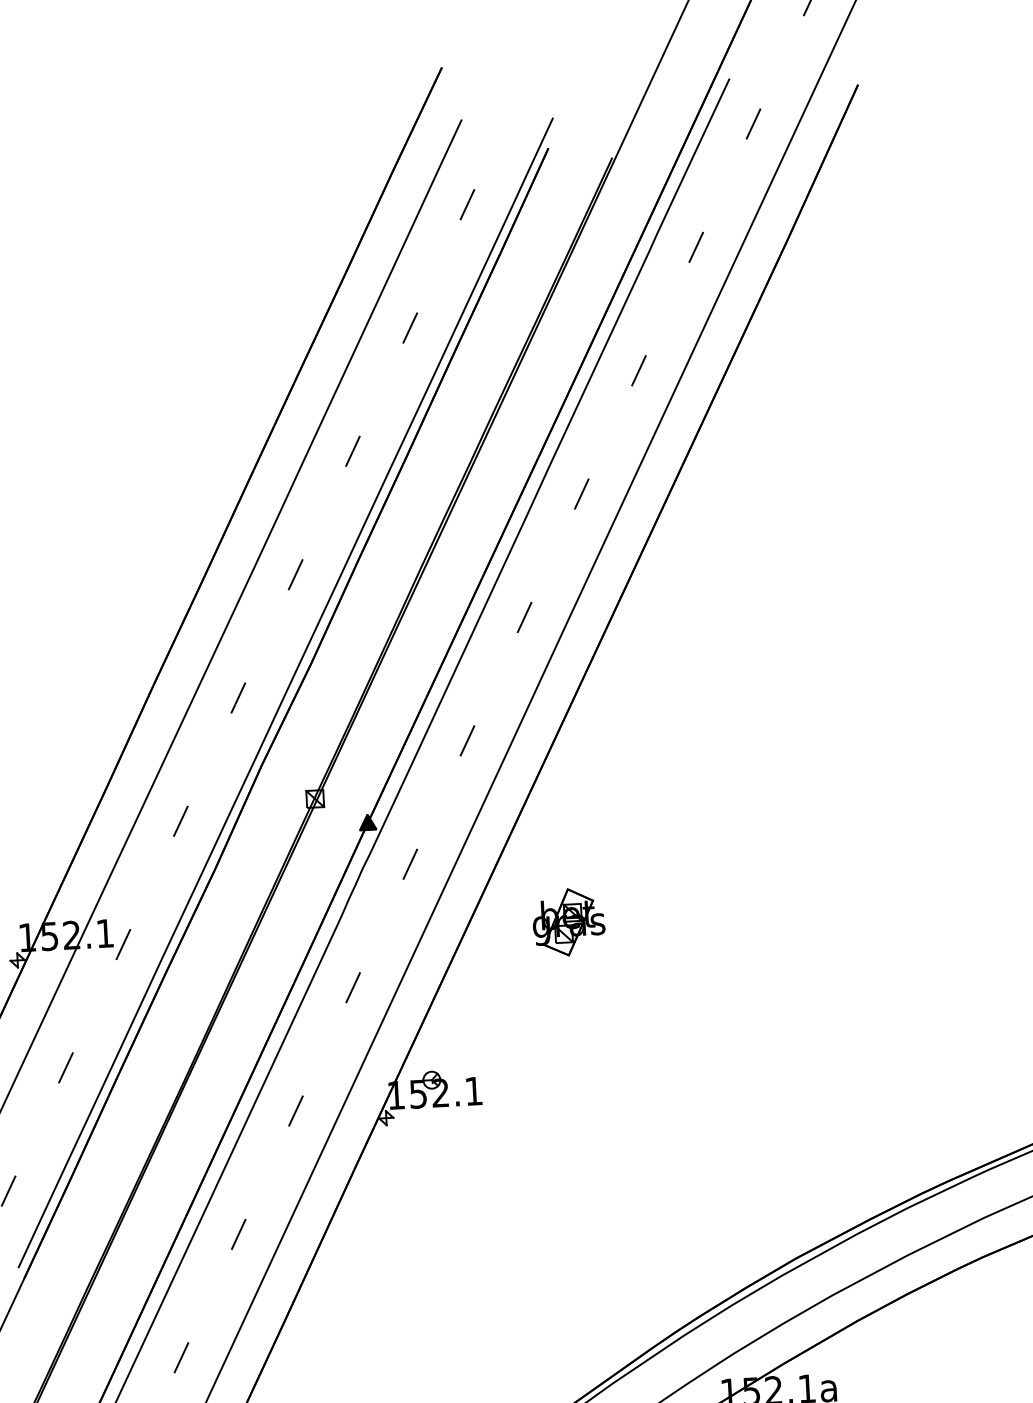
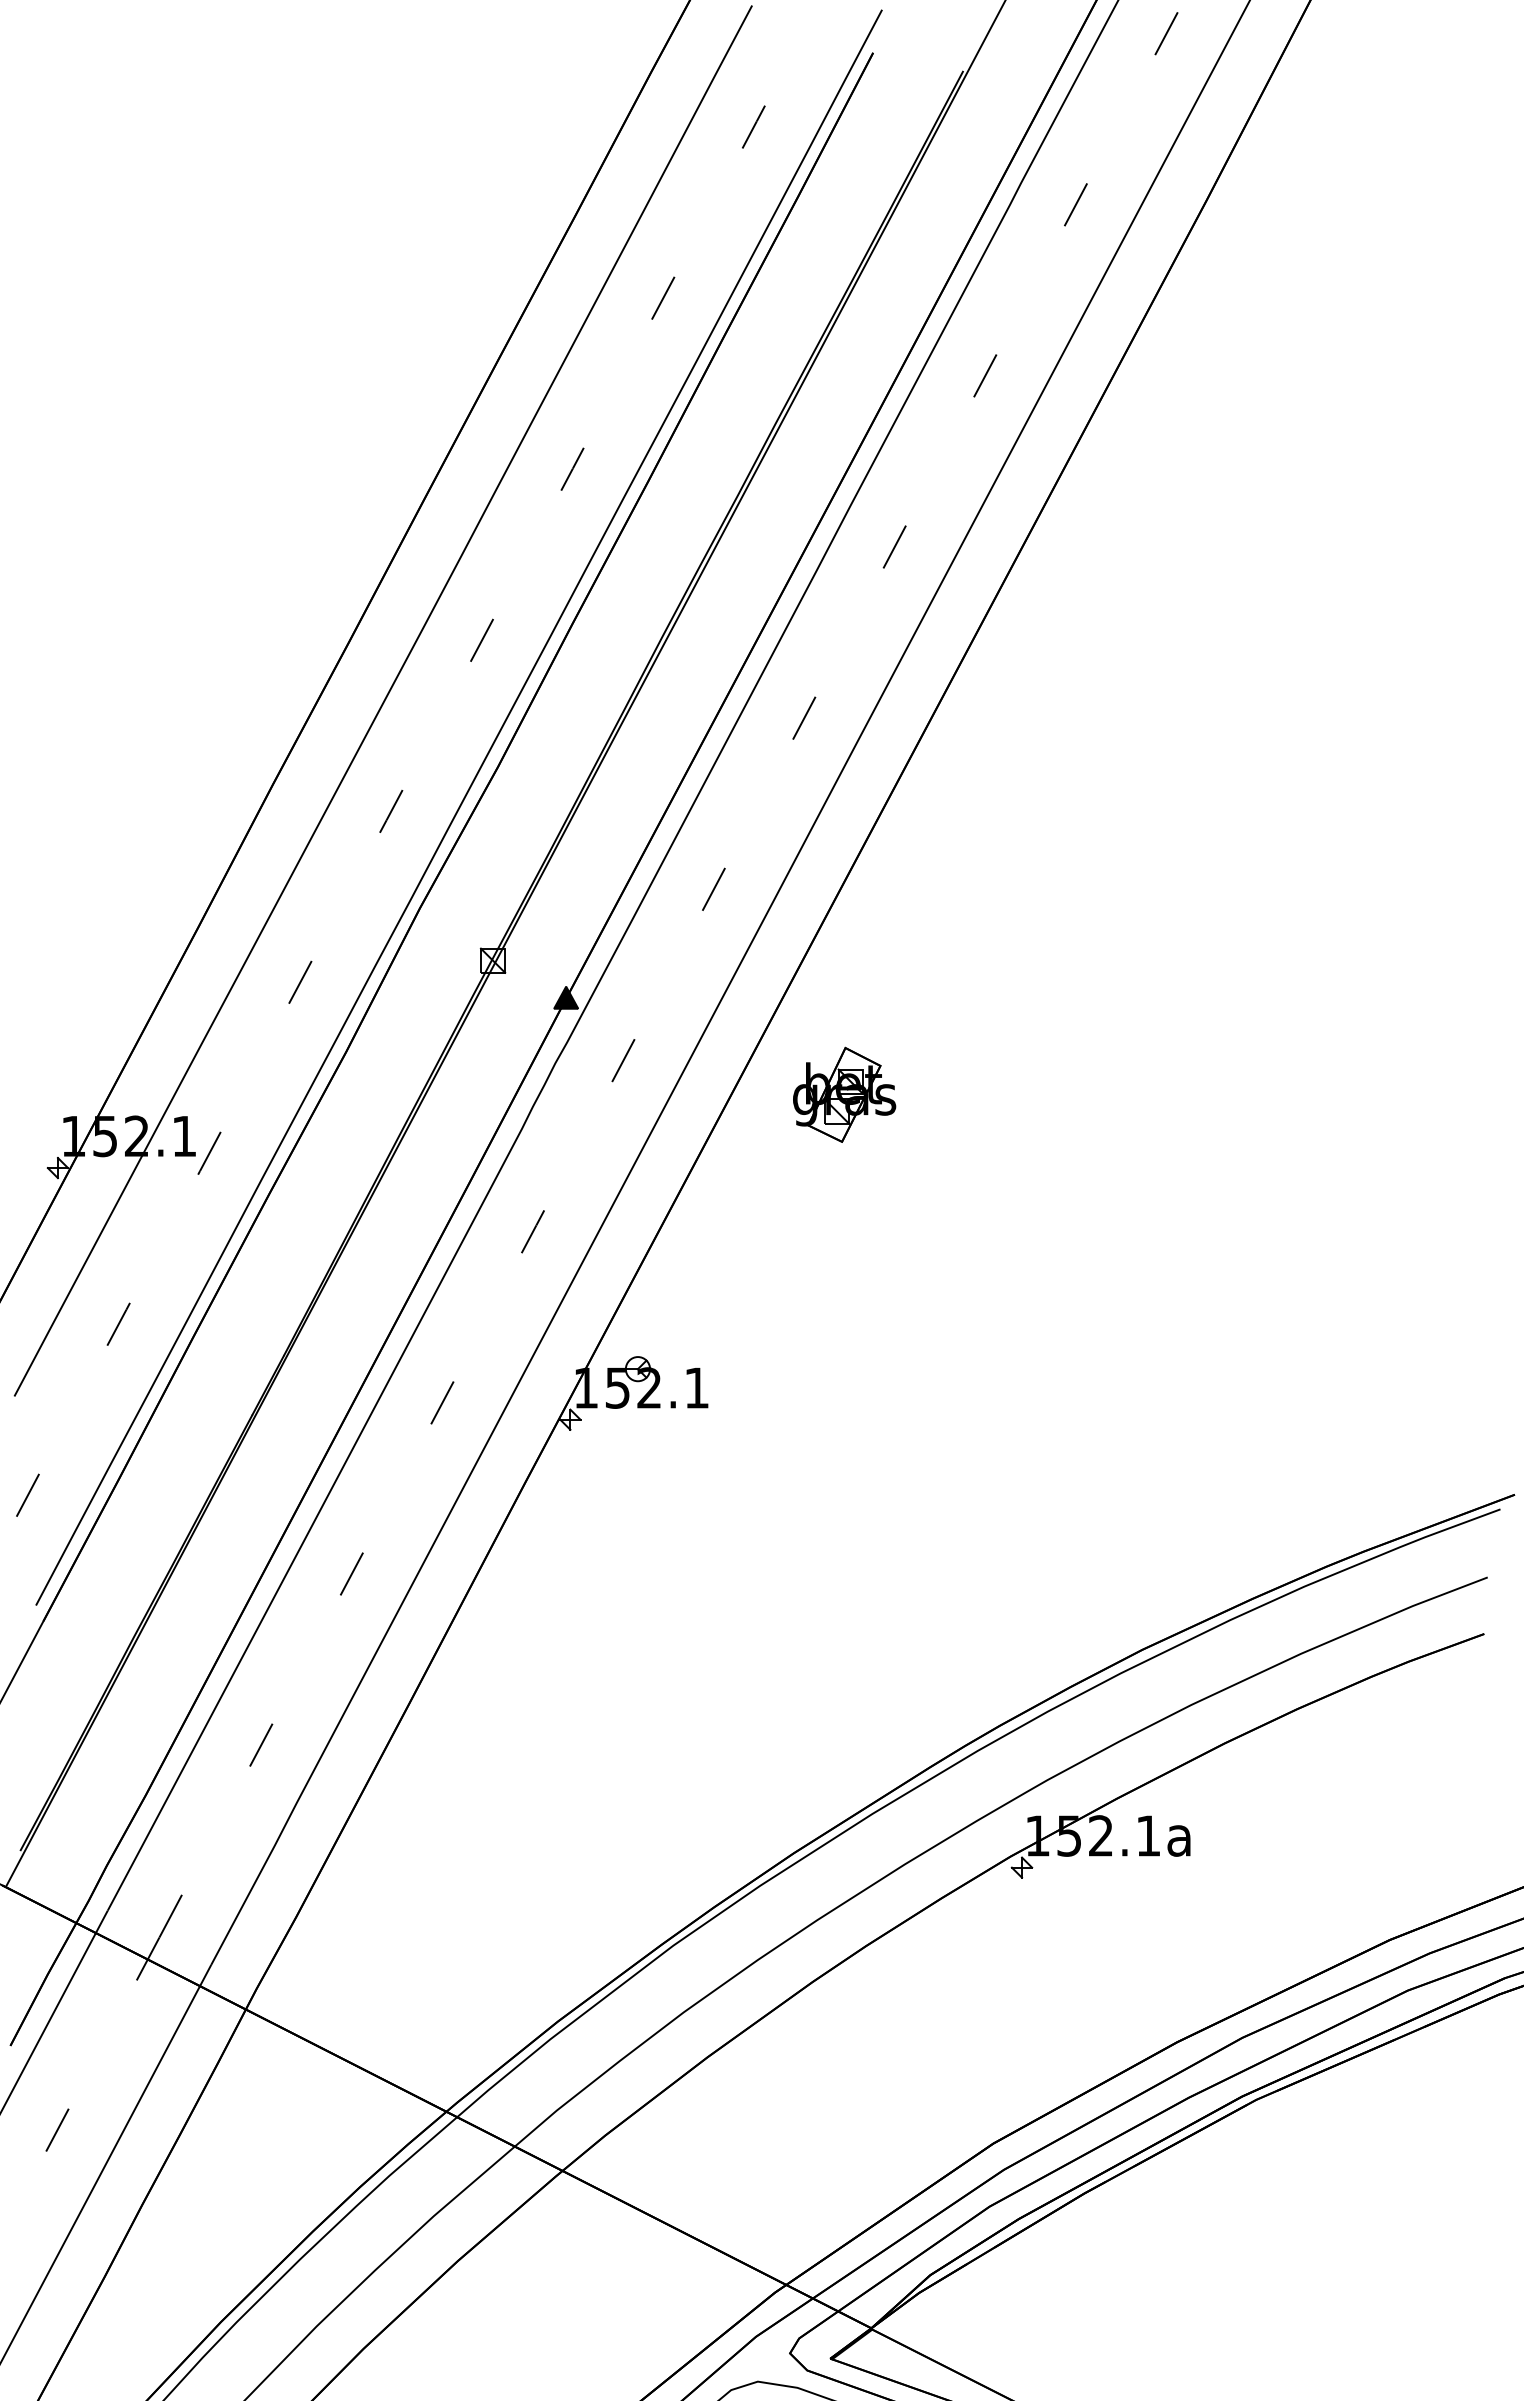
part: (568, 922) -> (844, 1094), moved

